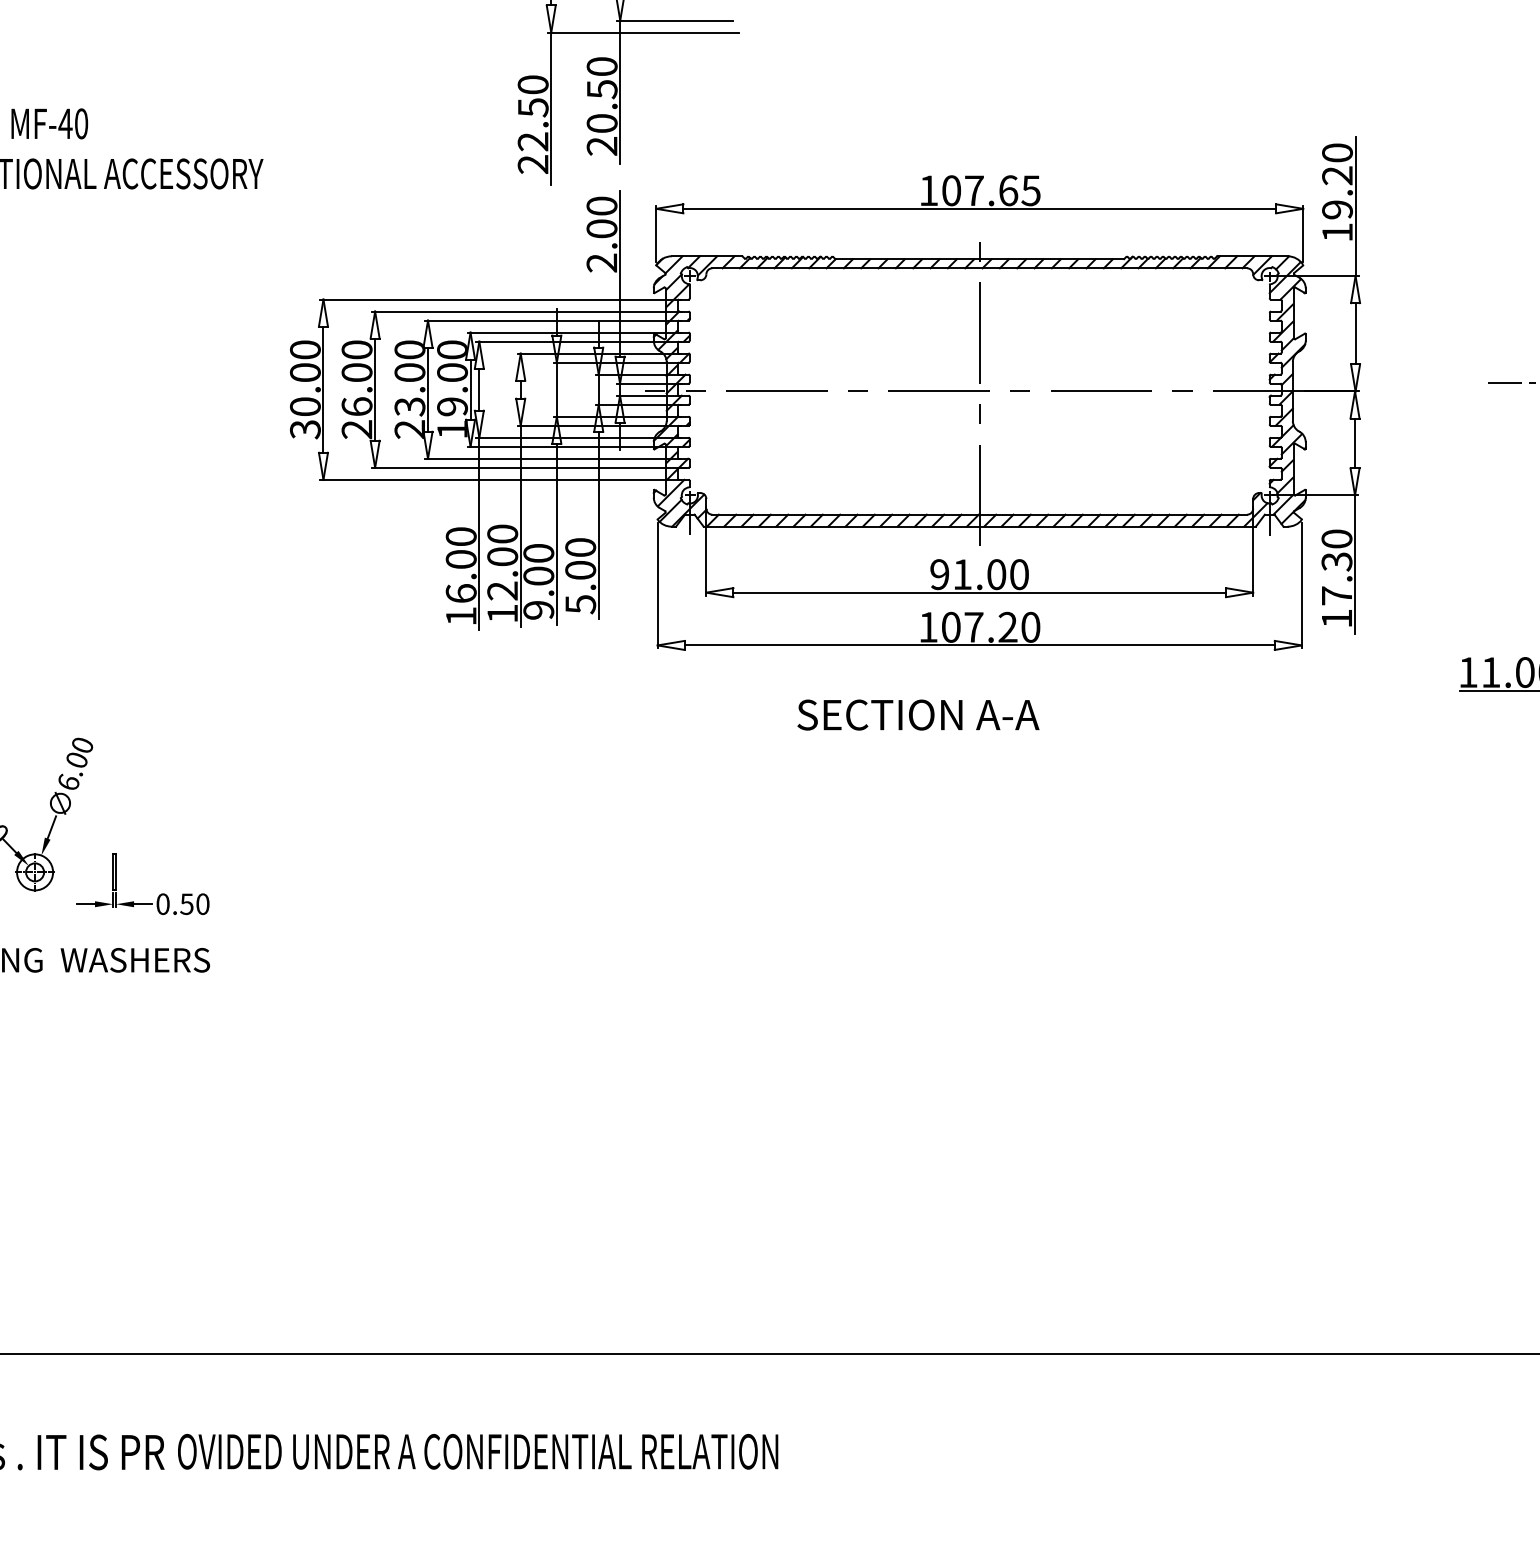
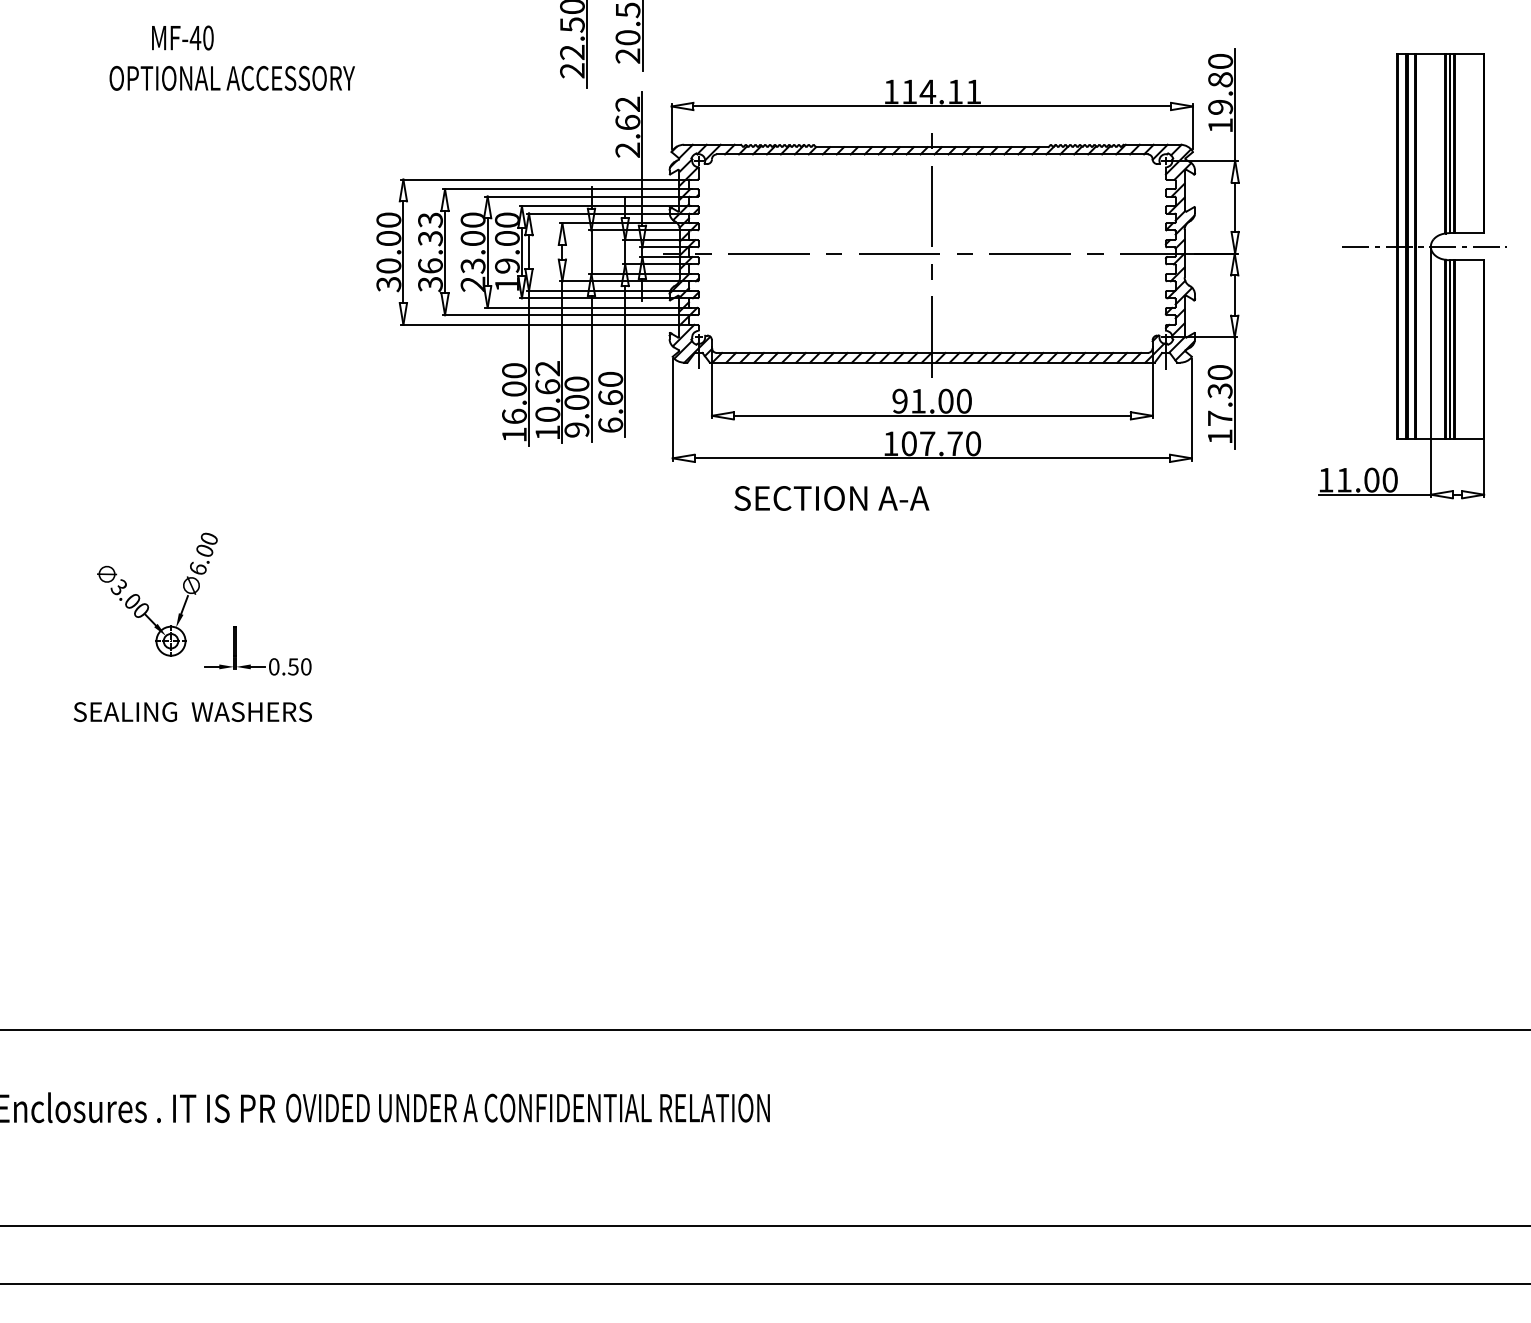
text: (1337, 175) -> (1220, 79), 19.20 -> 19.80
text: (991, 190) -> (941, 91), 107.65 -> 114.11
text: (601, 217) -> (627, 113), 2.00 -> 2.62
text: (357, 390) -> (430, 252), 26.00 -> 36.33
text: (502, 562) -> (547, 391), 12.00 -> 10.62
text: (580, 587) -> (610, 411), 5.00 -> 6.60
text: (1007, 627) -> (954, 443), 107.20 -> 107.70
text: (917, 715) -> (831, 498), moved

